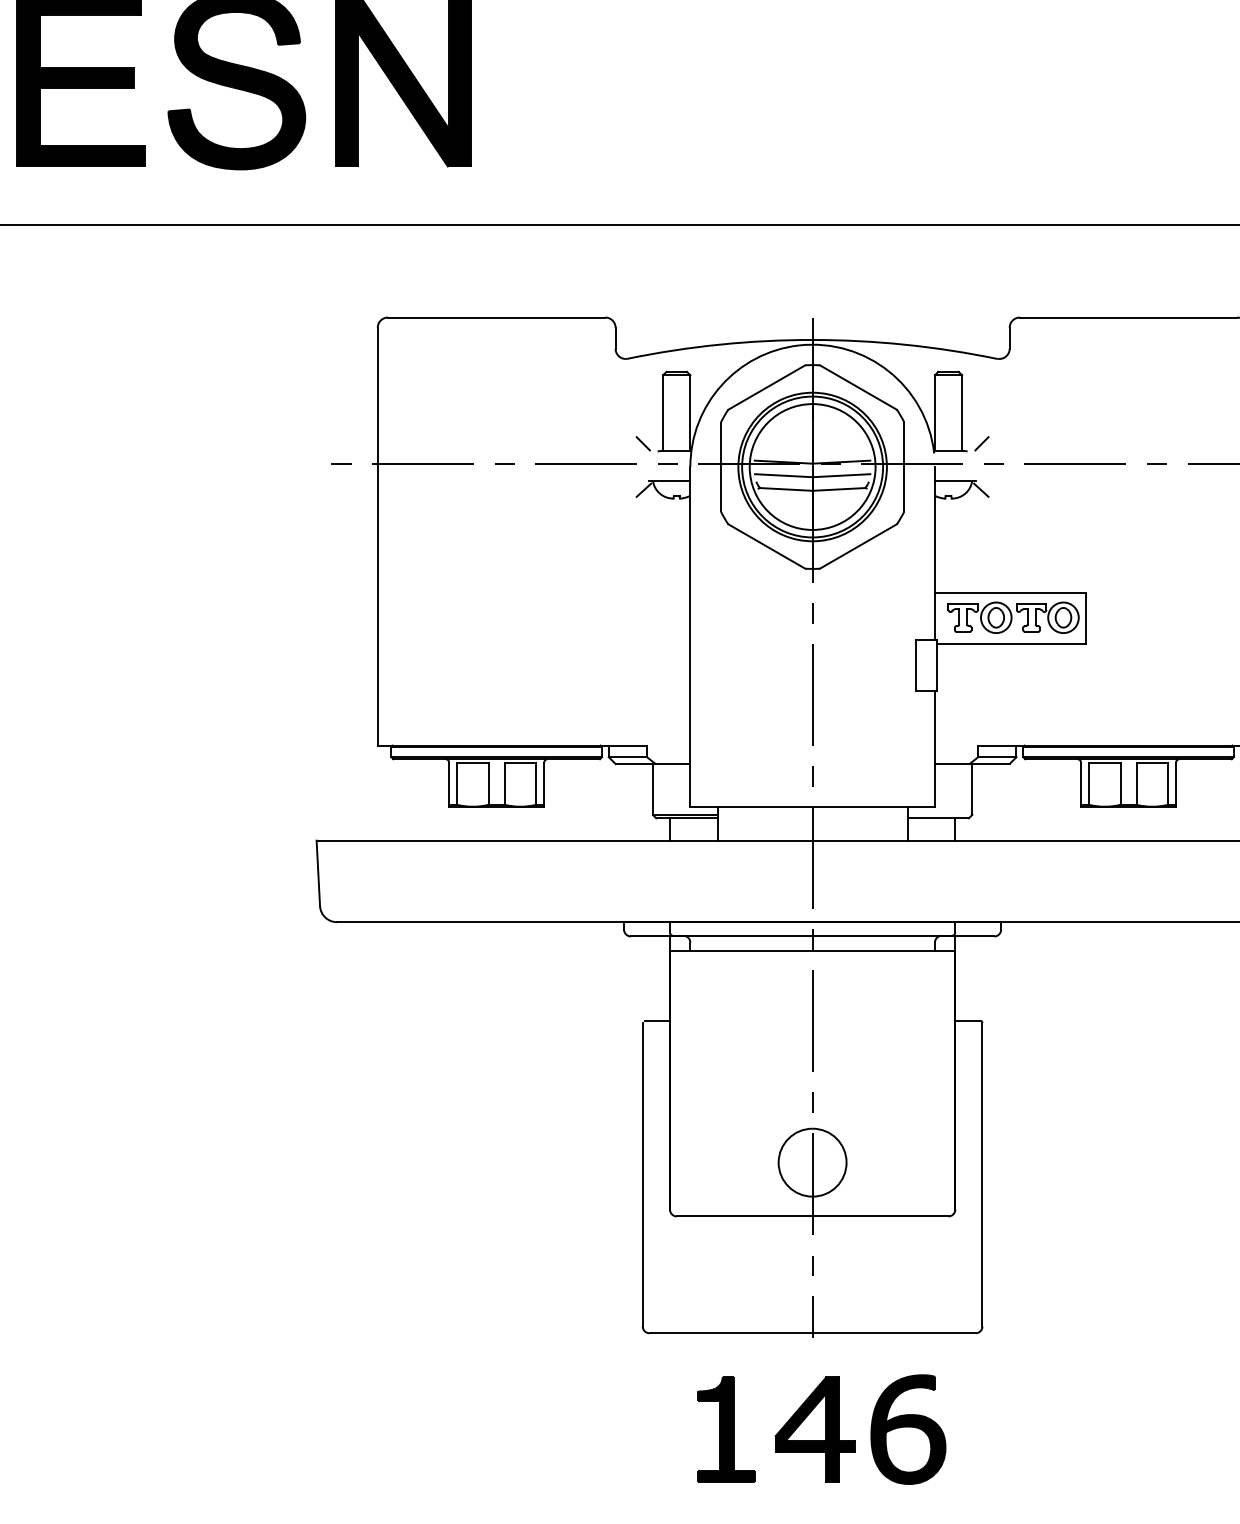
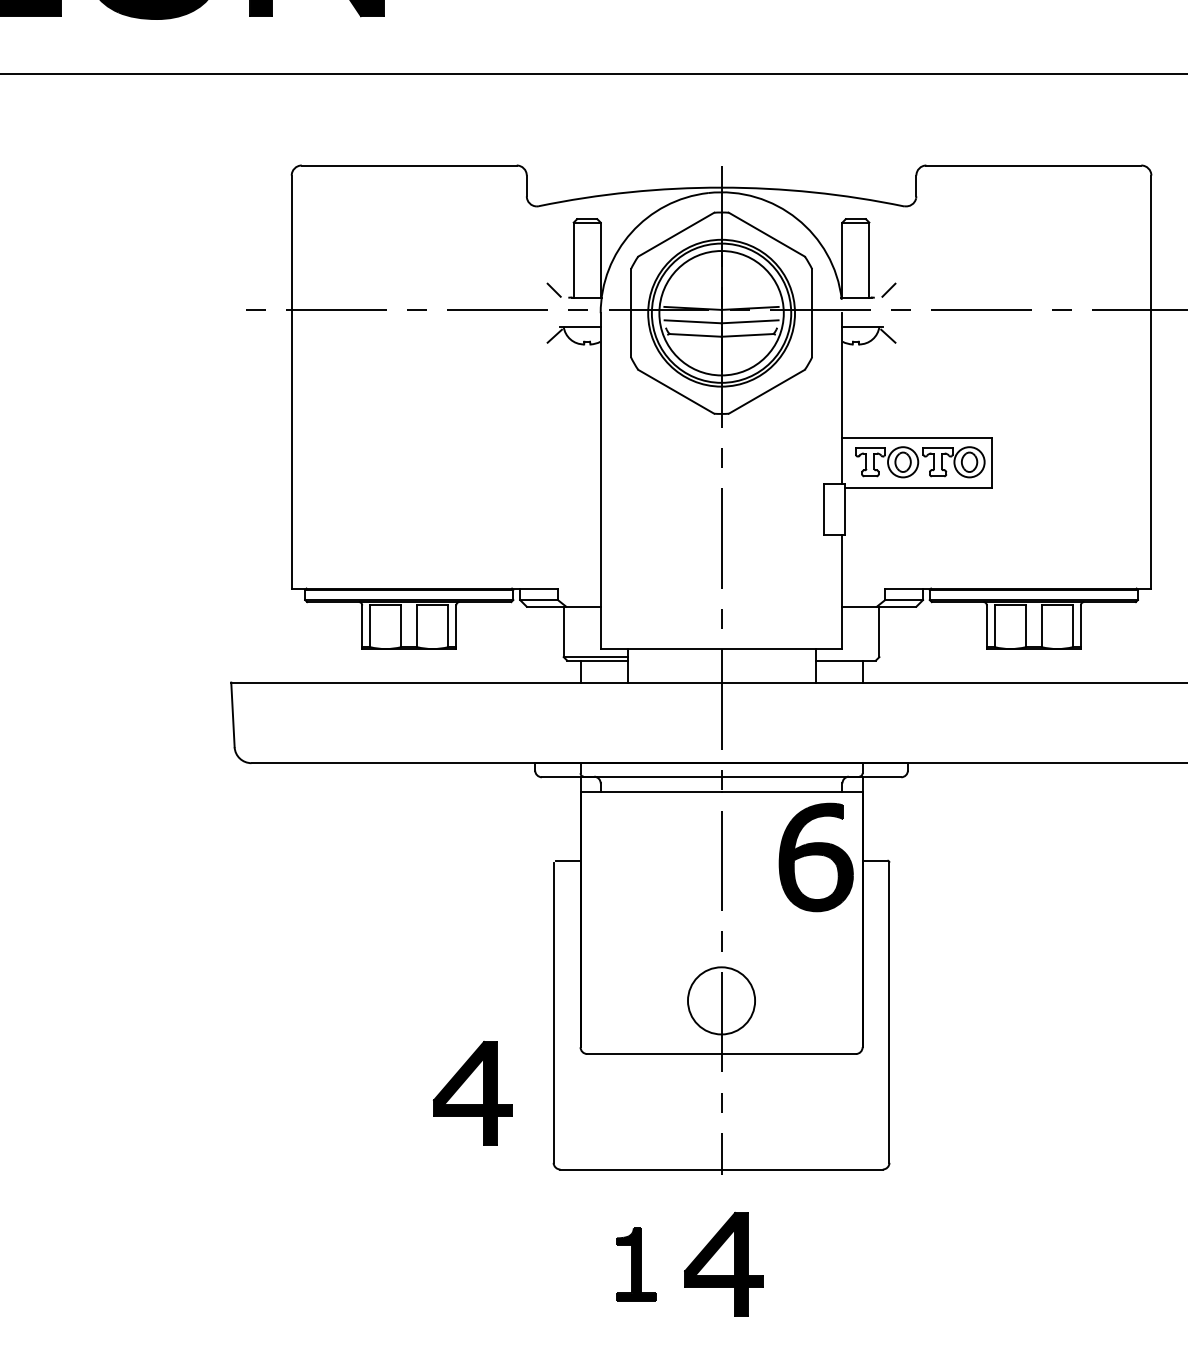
part: (560, 1256) -> (472, 1093), added
part: (726, 1429) -> (636, 1264), size x0.7
part: (908, 1429) -> (816, 857), moved

